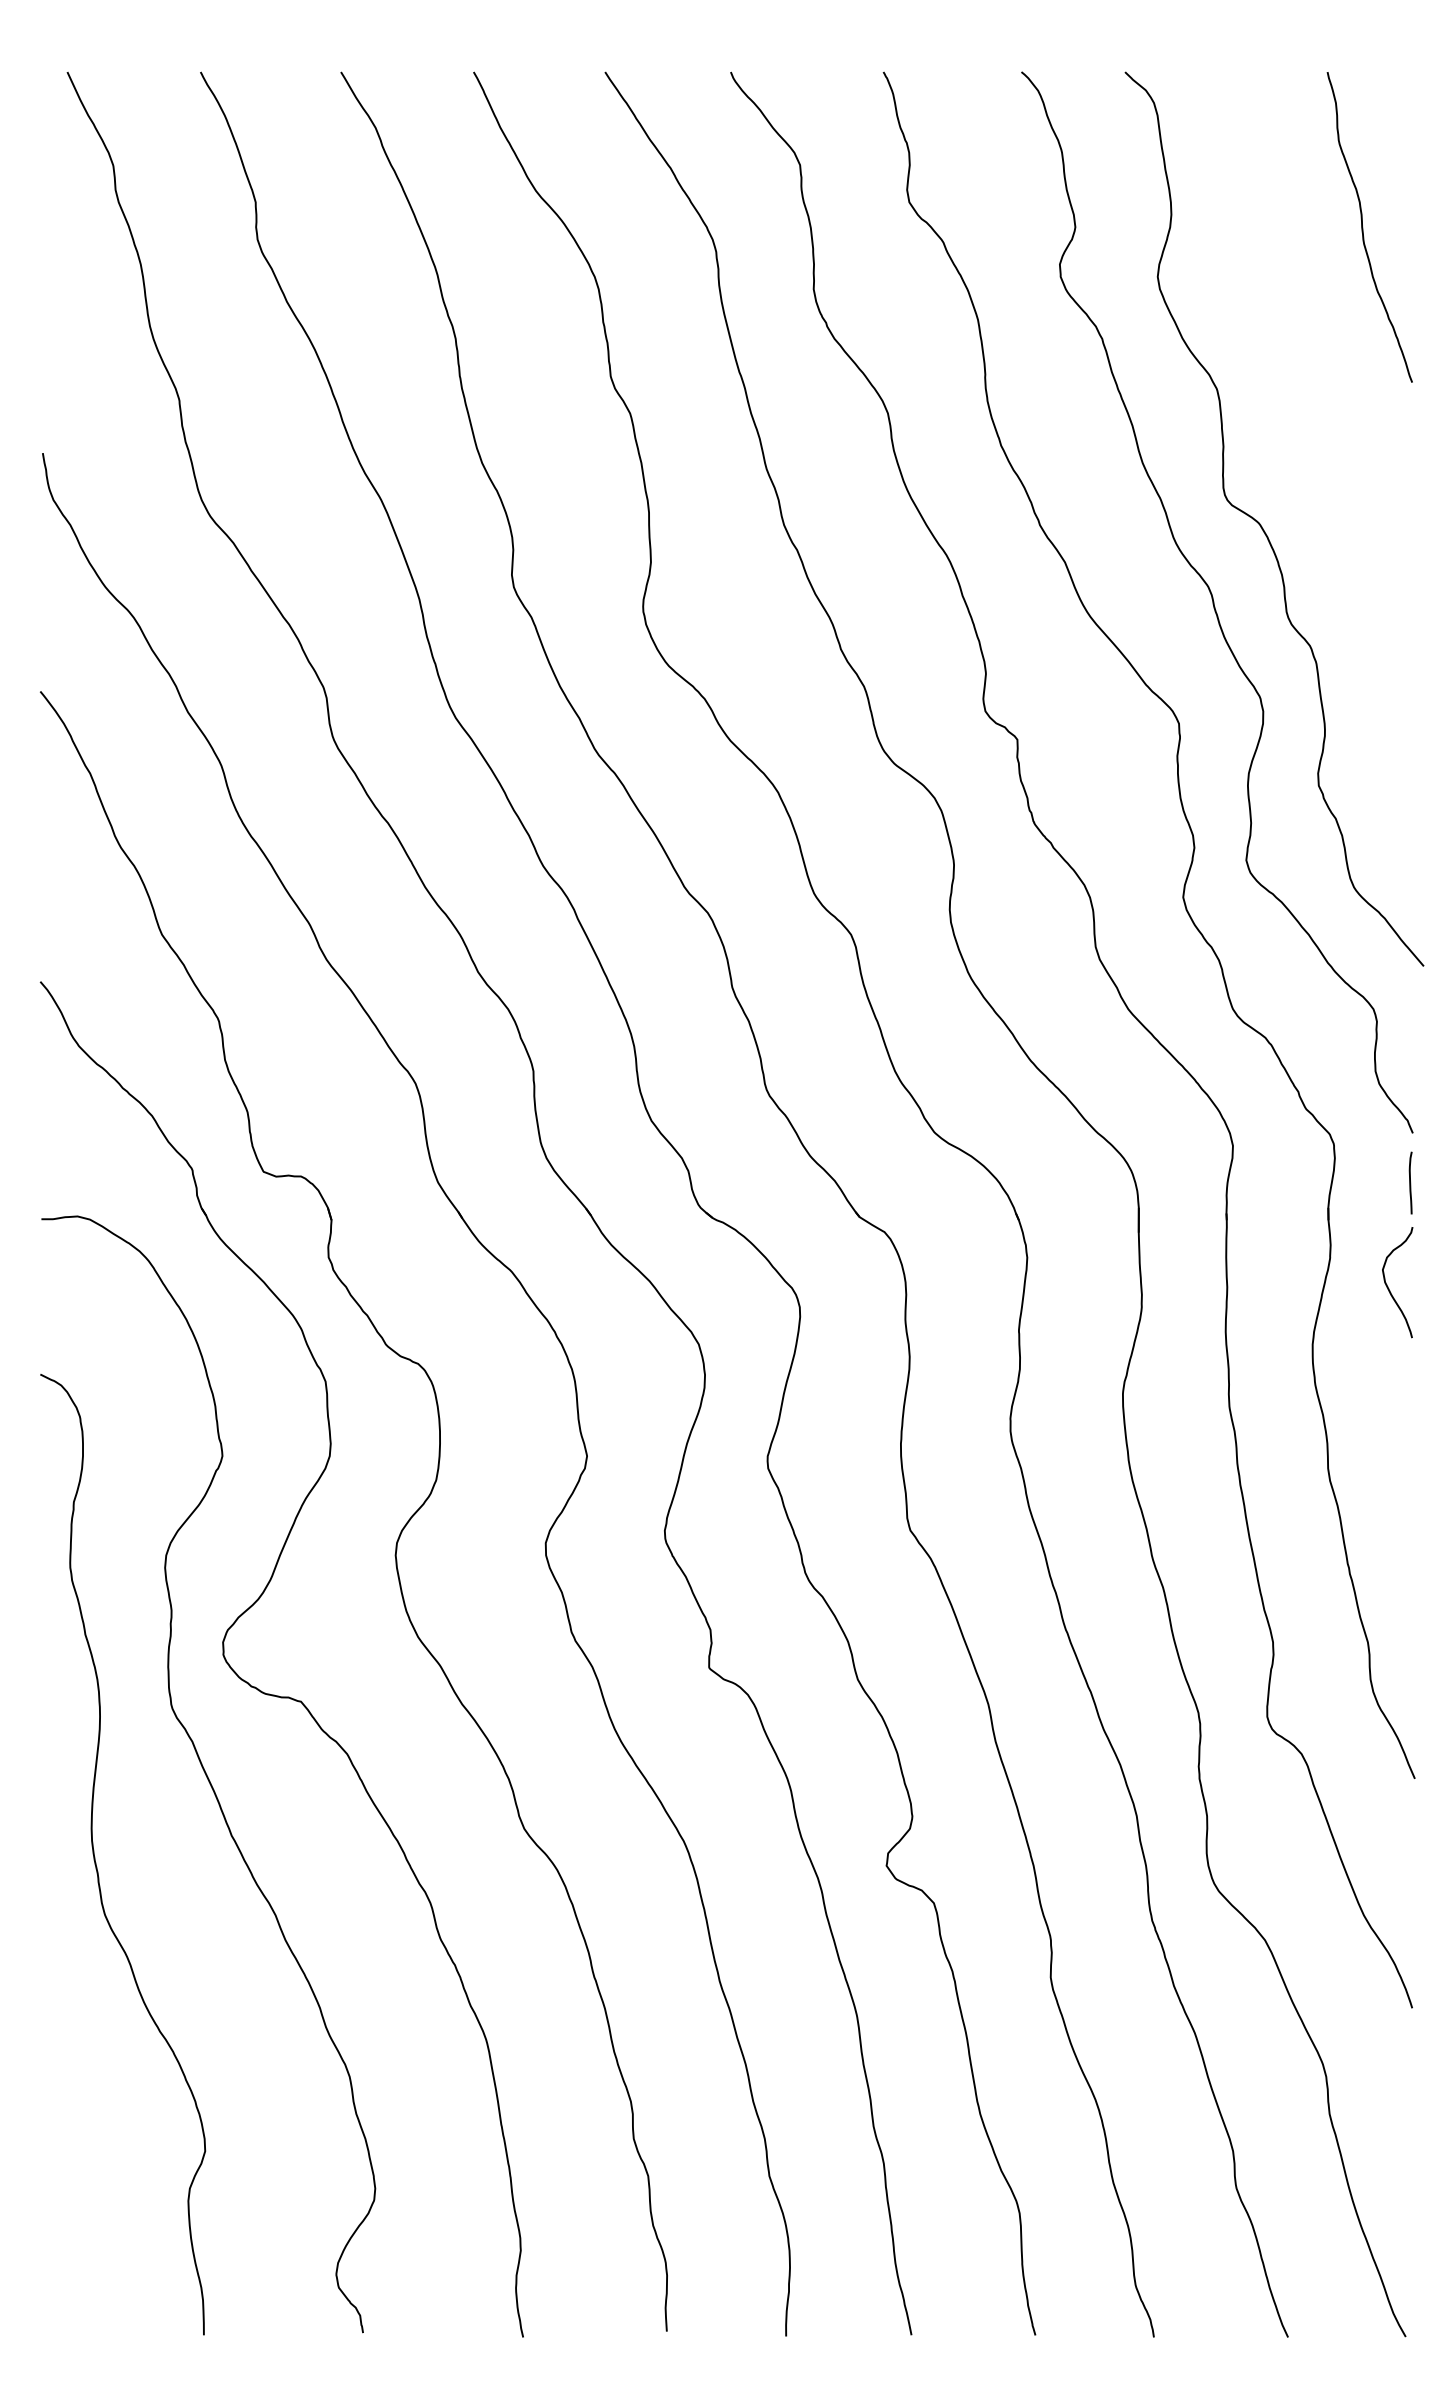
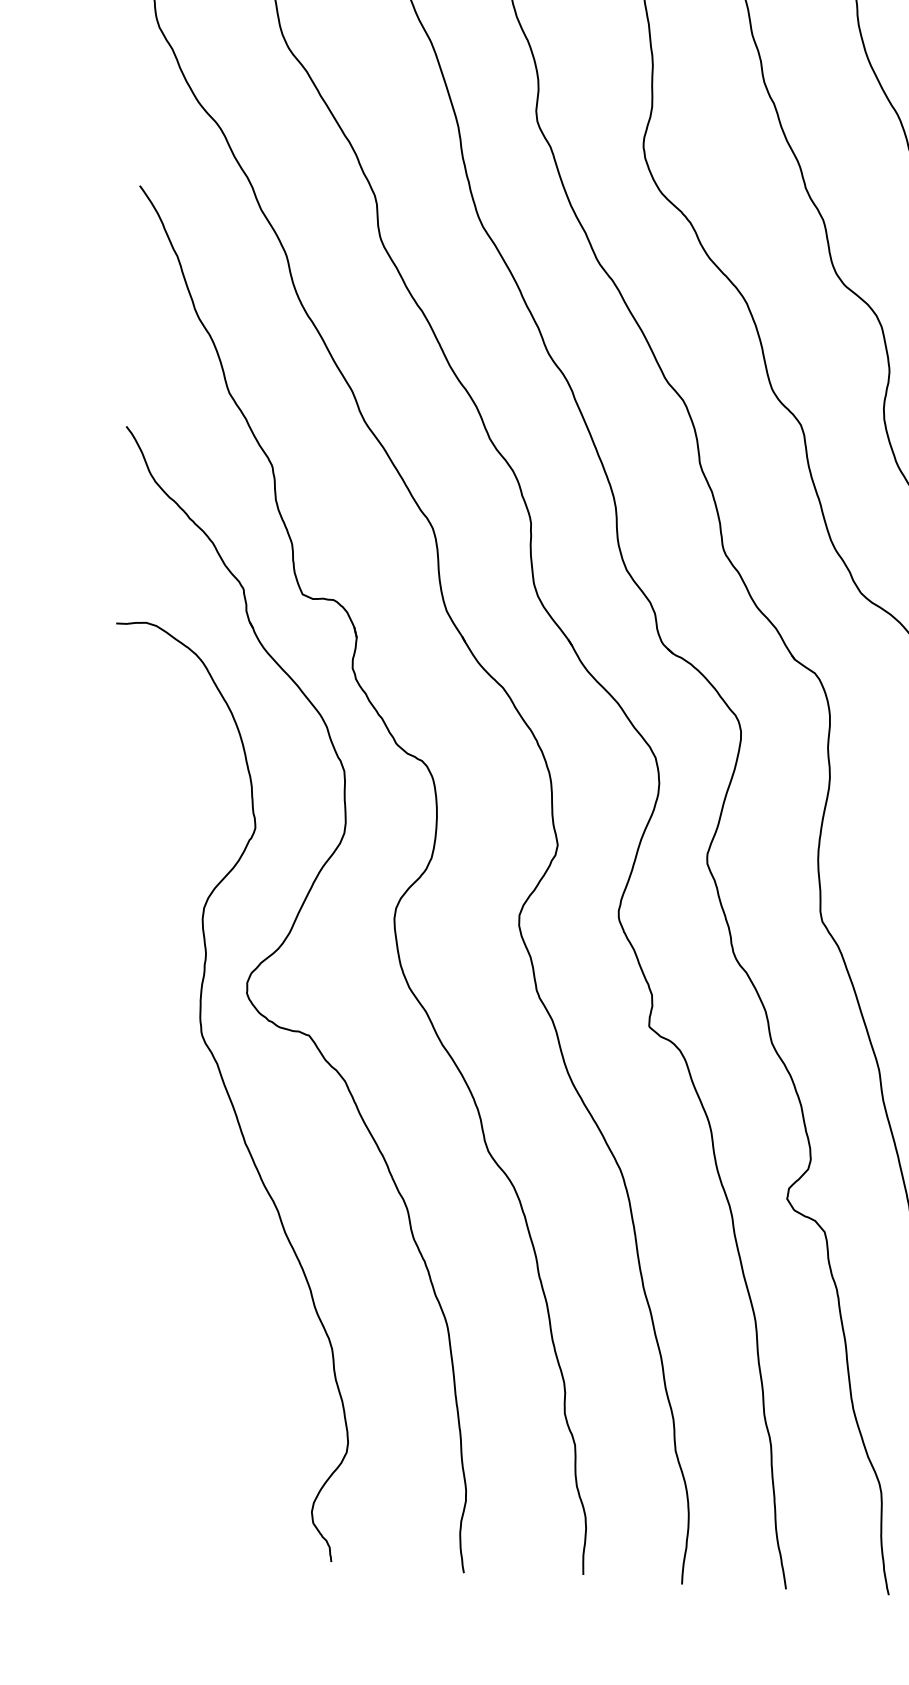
curve: (95, 1857) -> (131, 1155), removed

